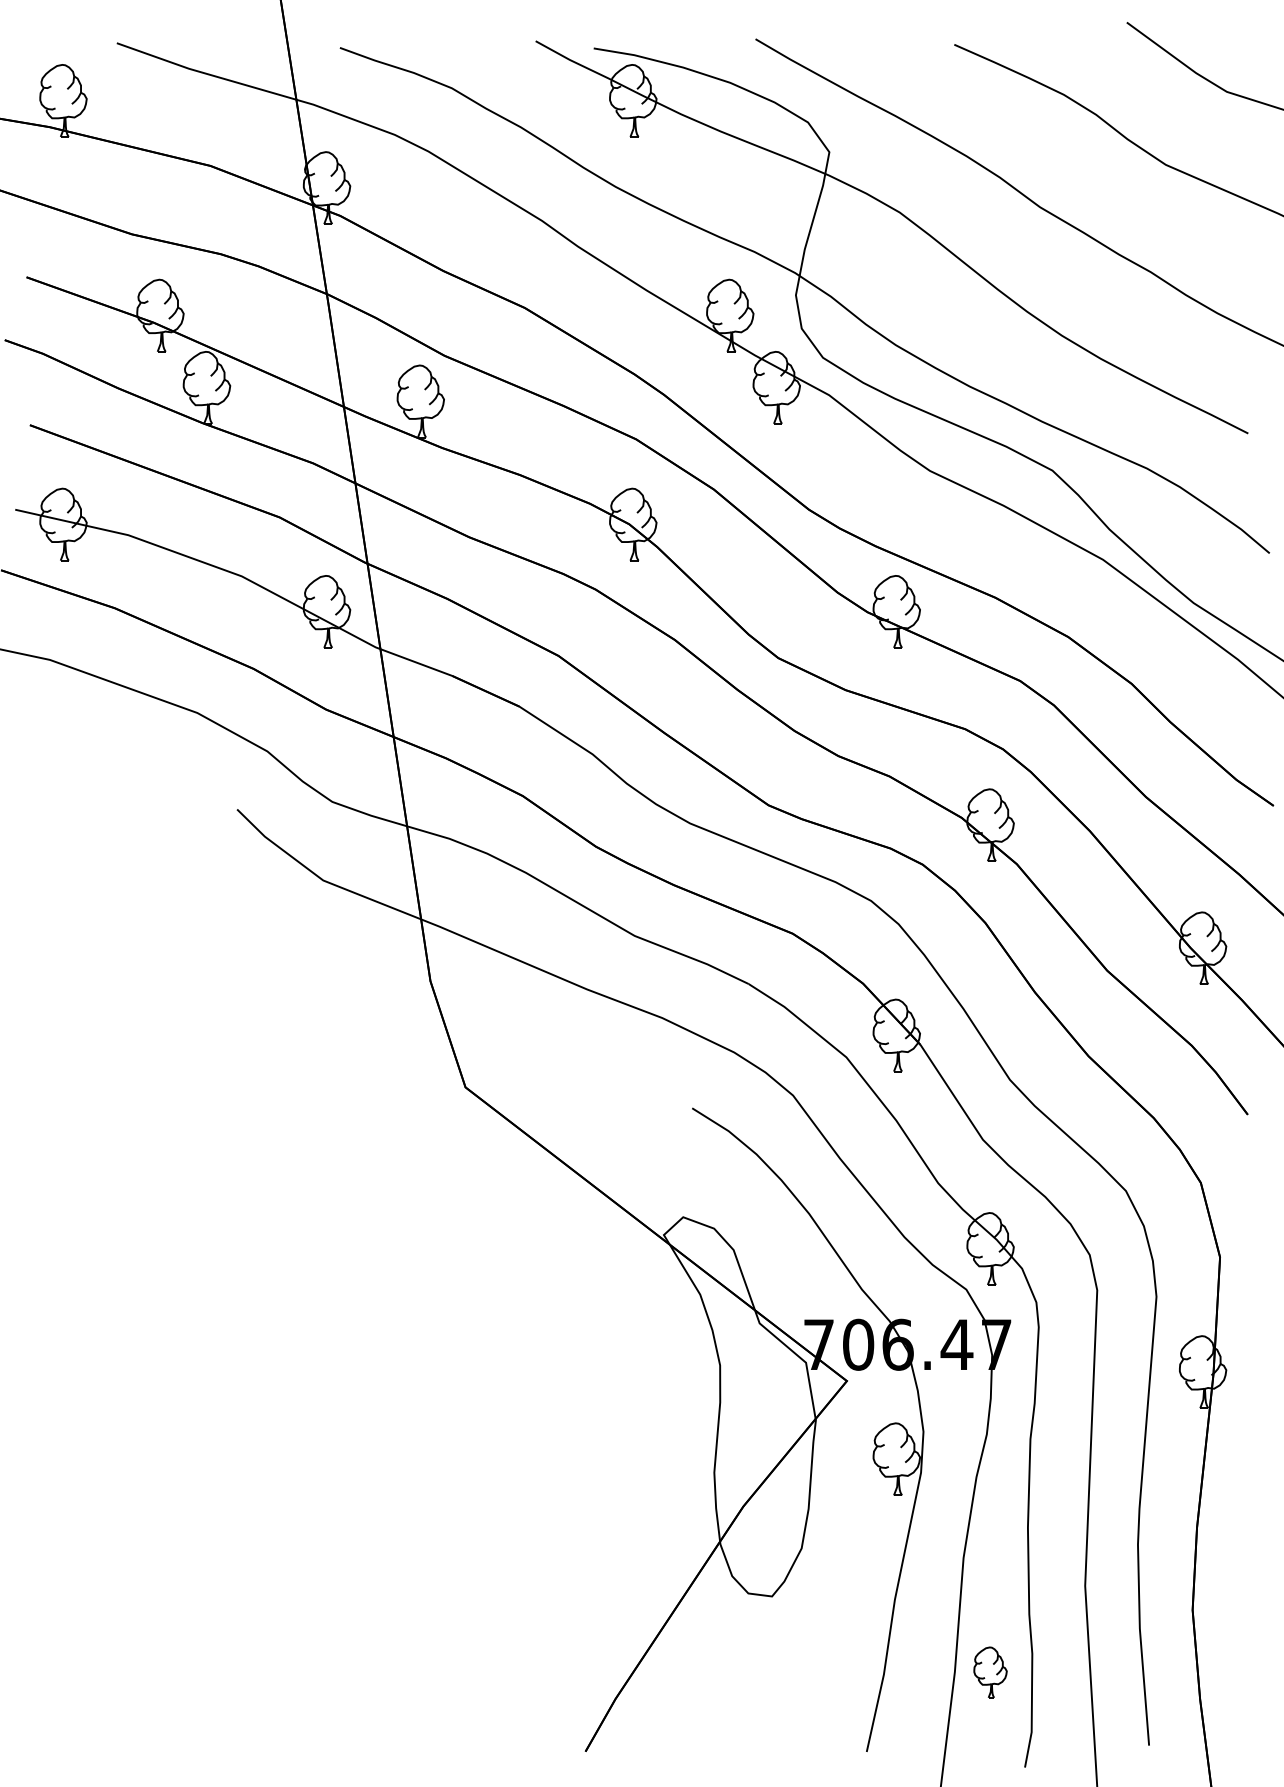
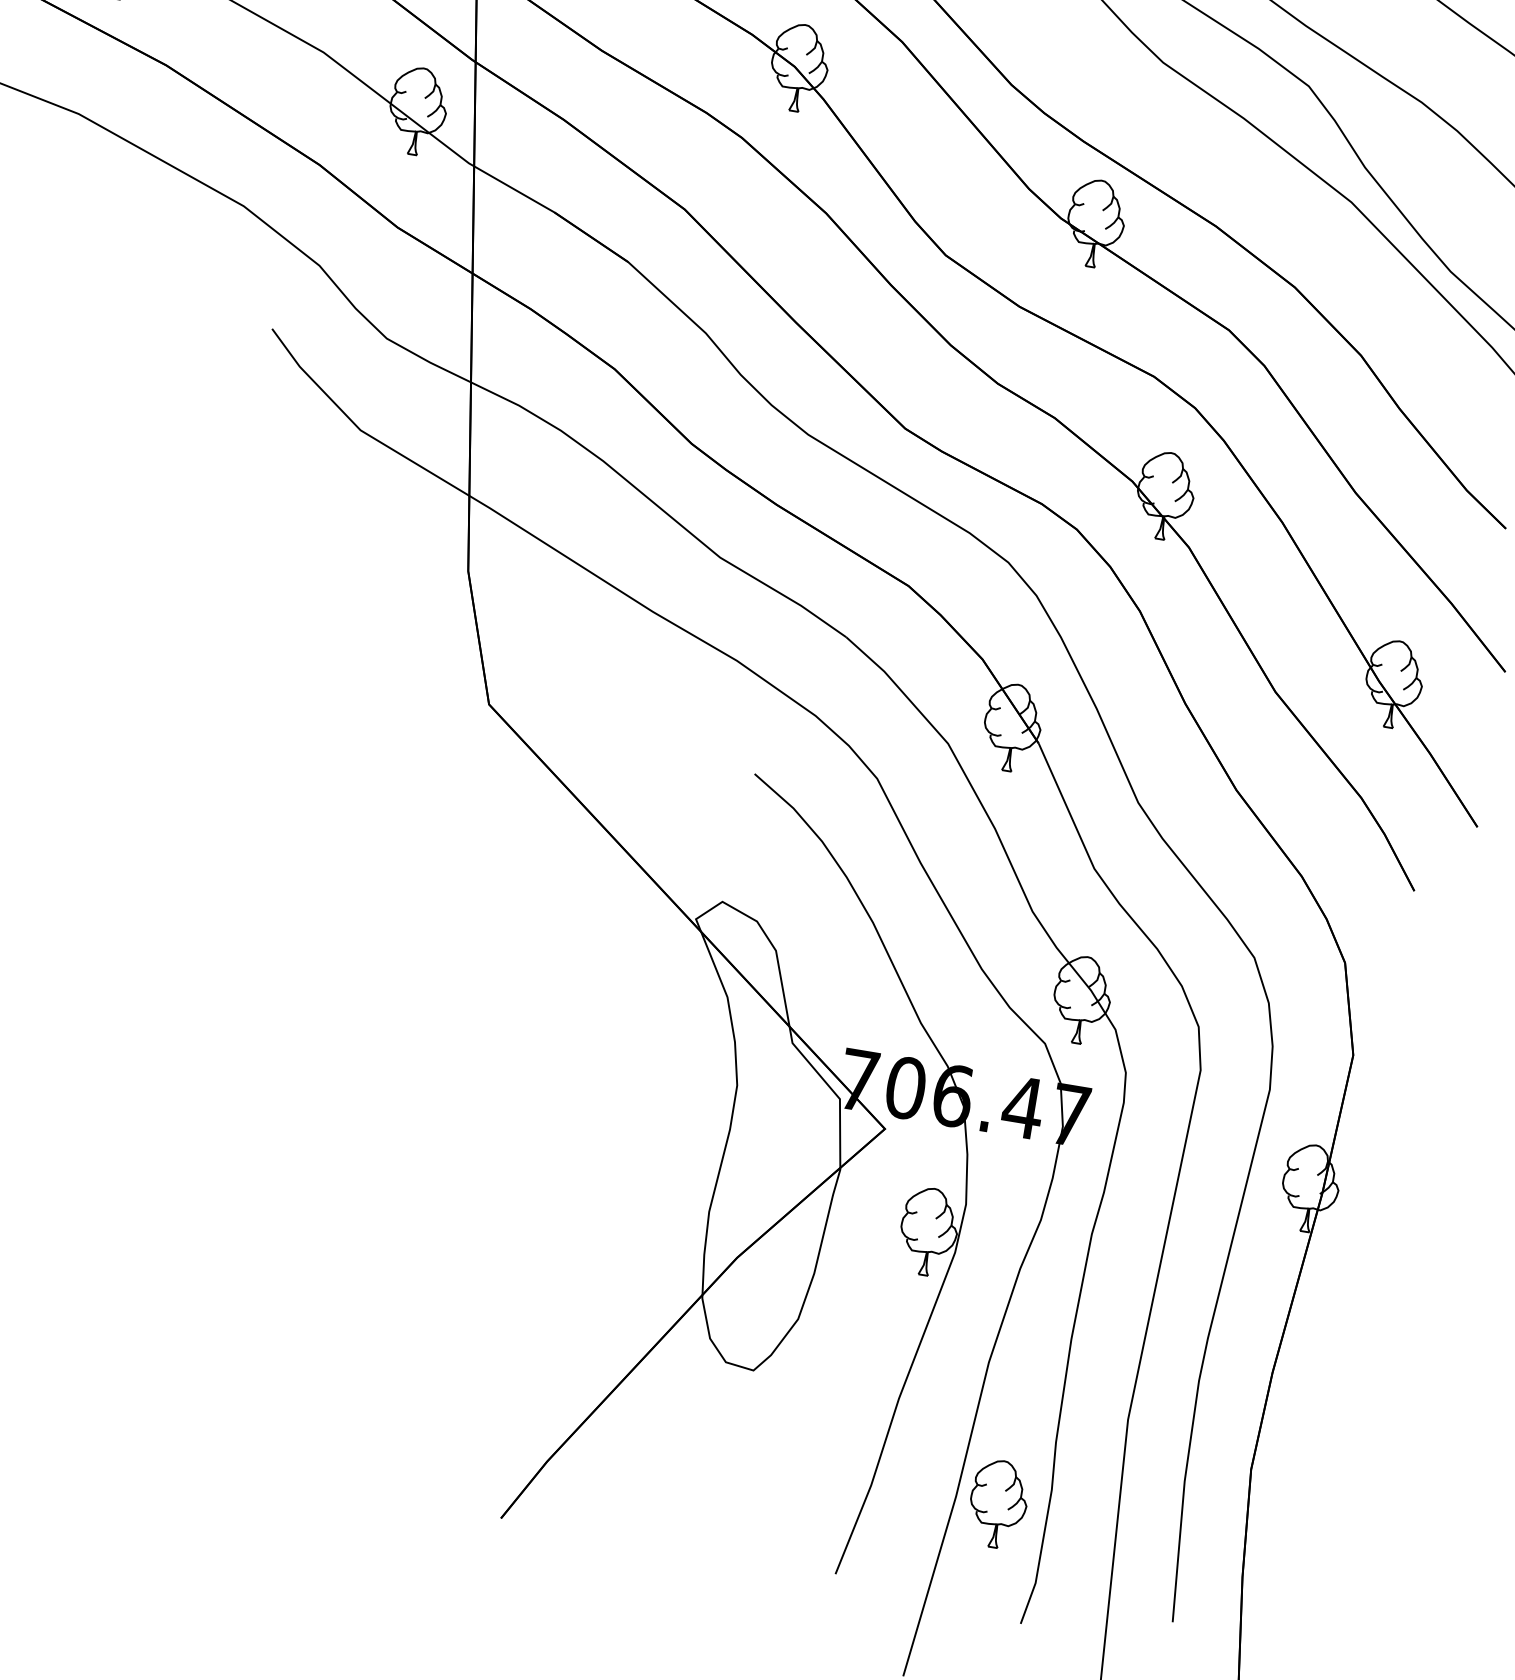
part: (990, 1672) -> (998, 1503), size x1.43

